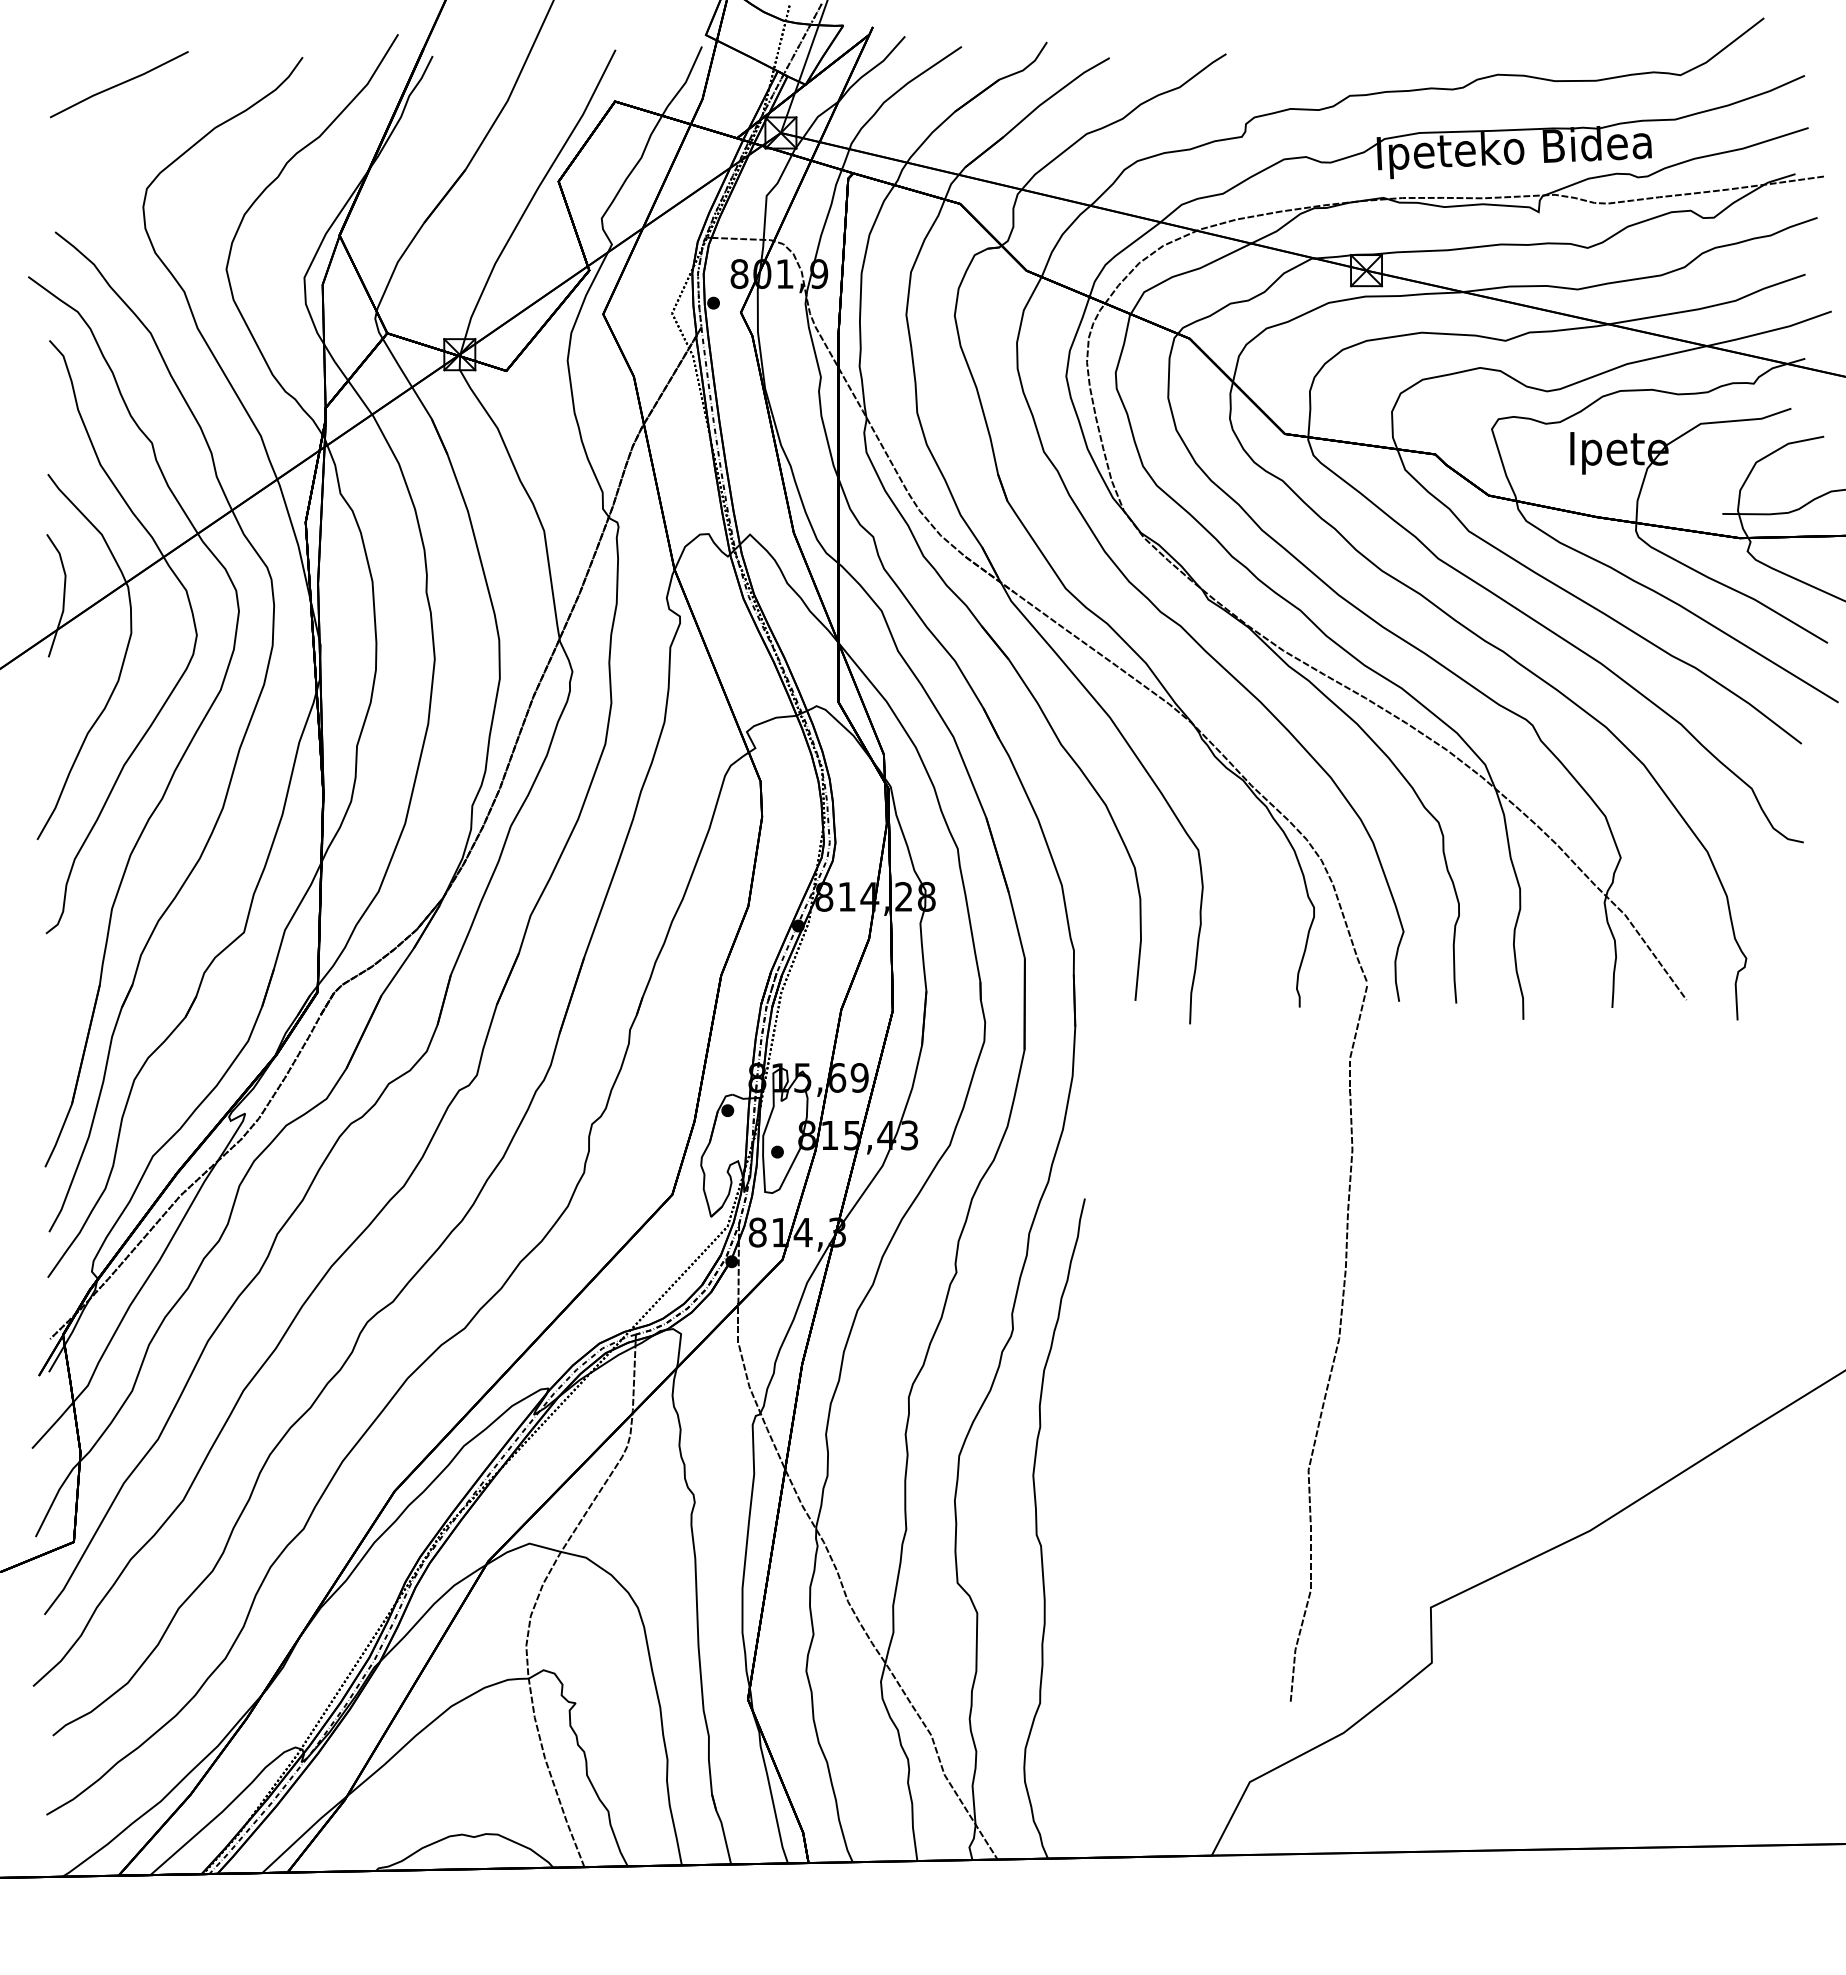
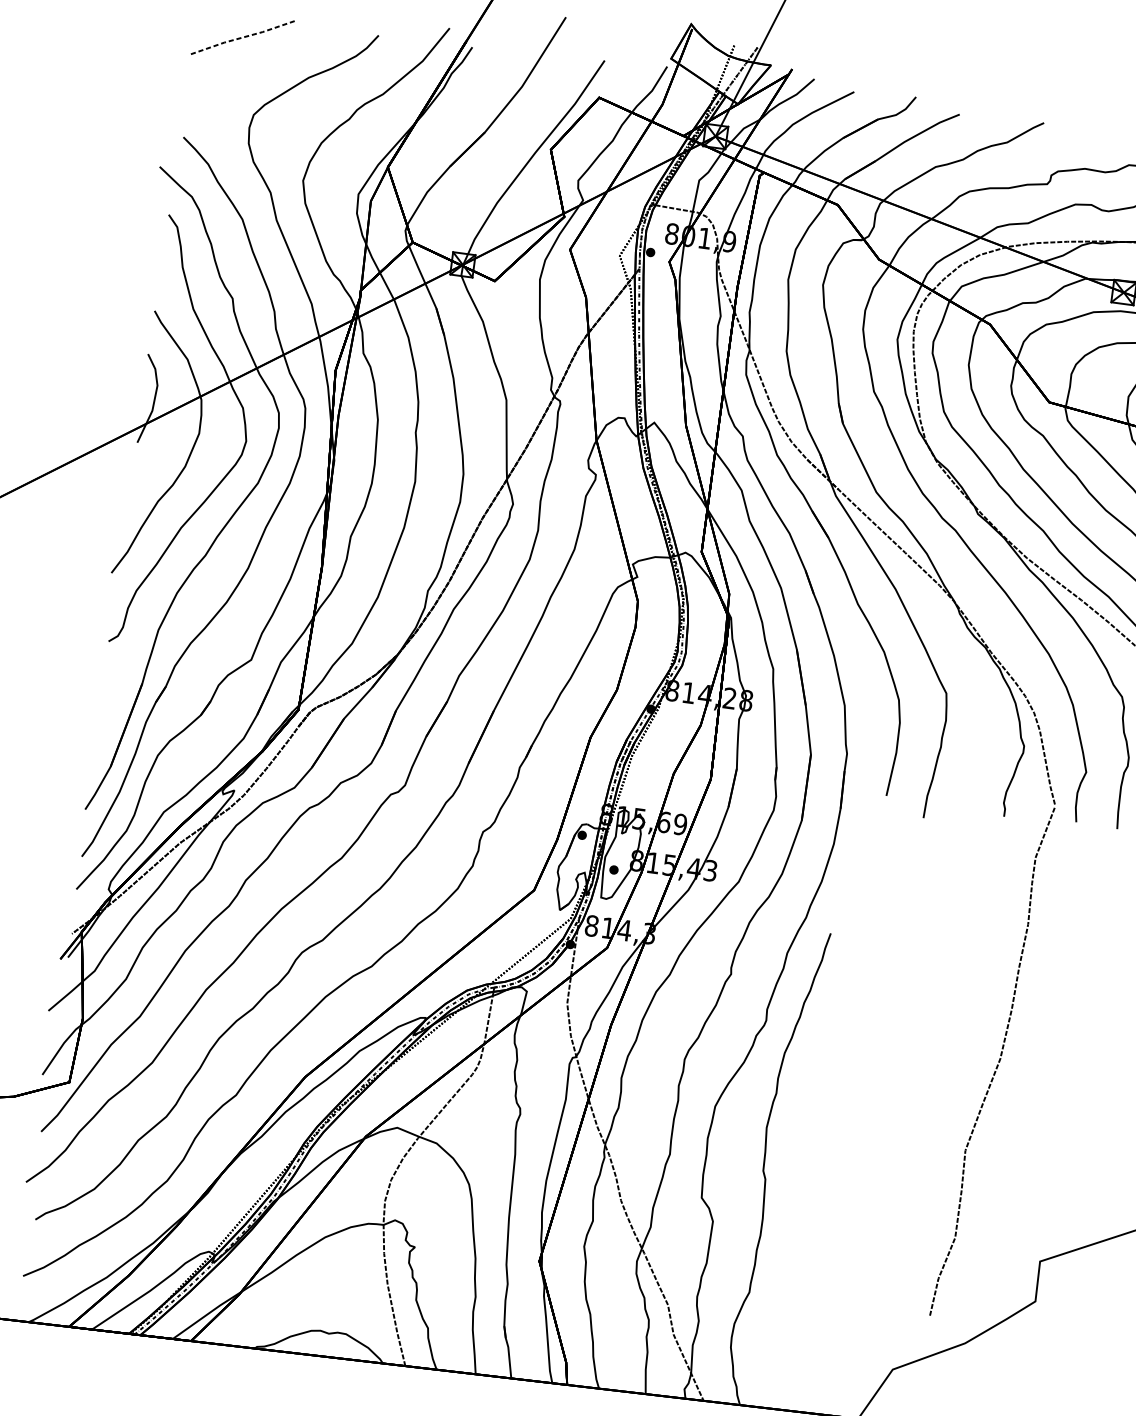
line: (119, 84) -> (244, 37), solid -> dashed

